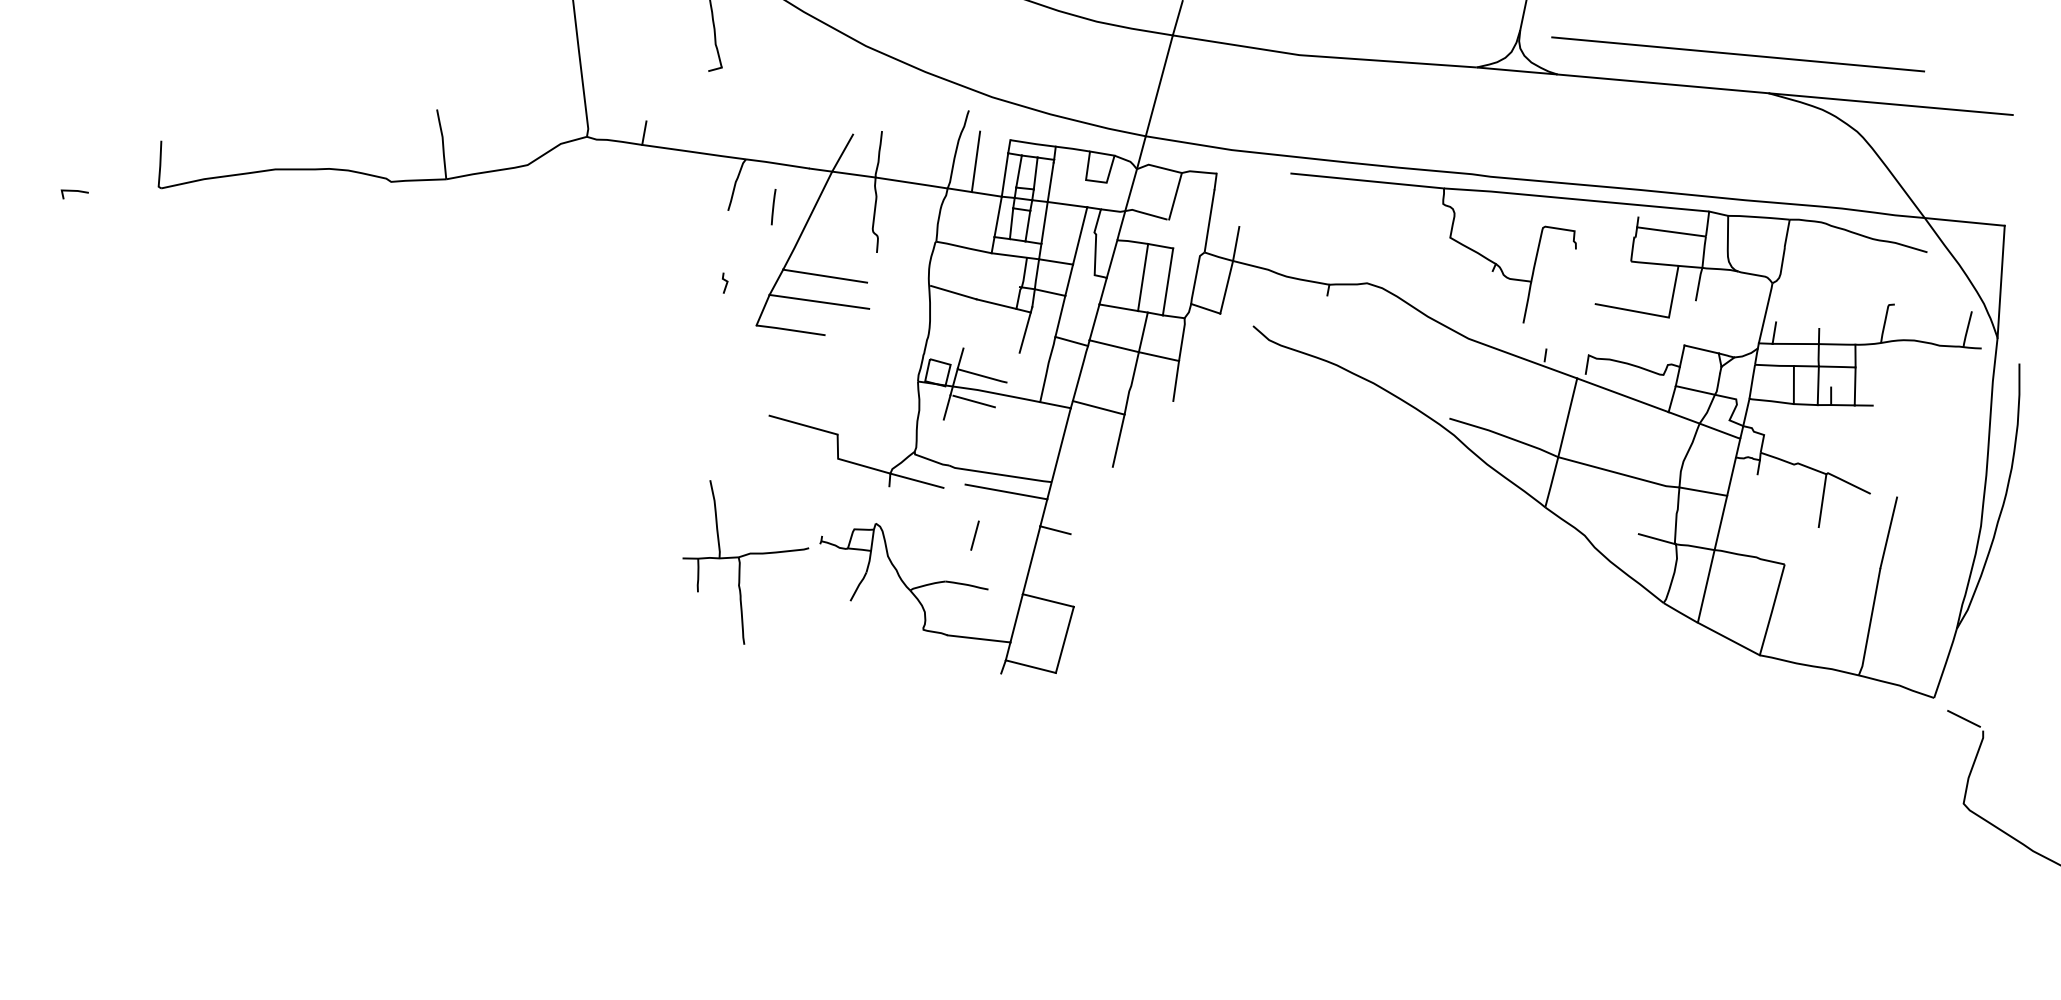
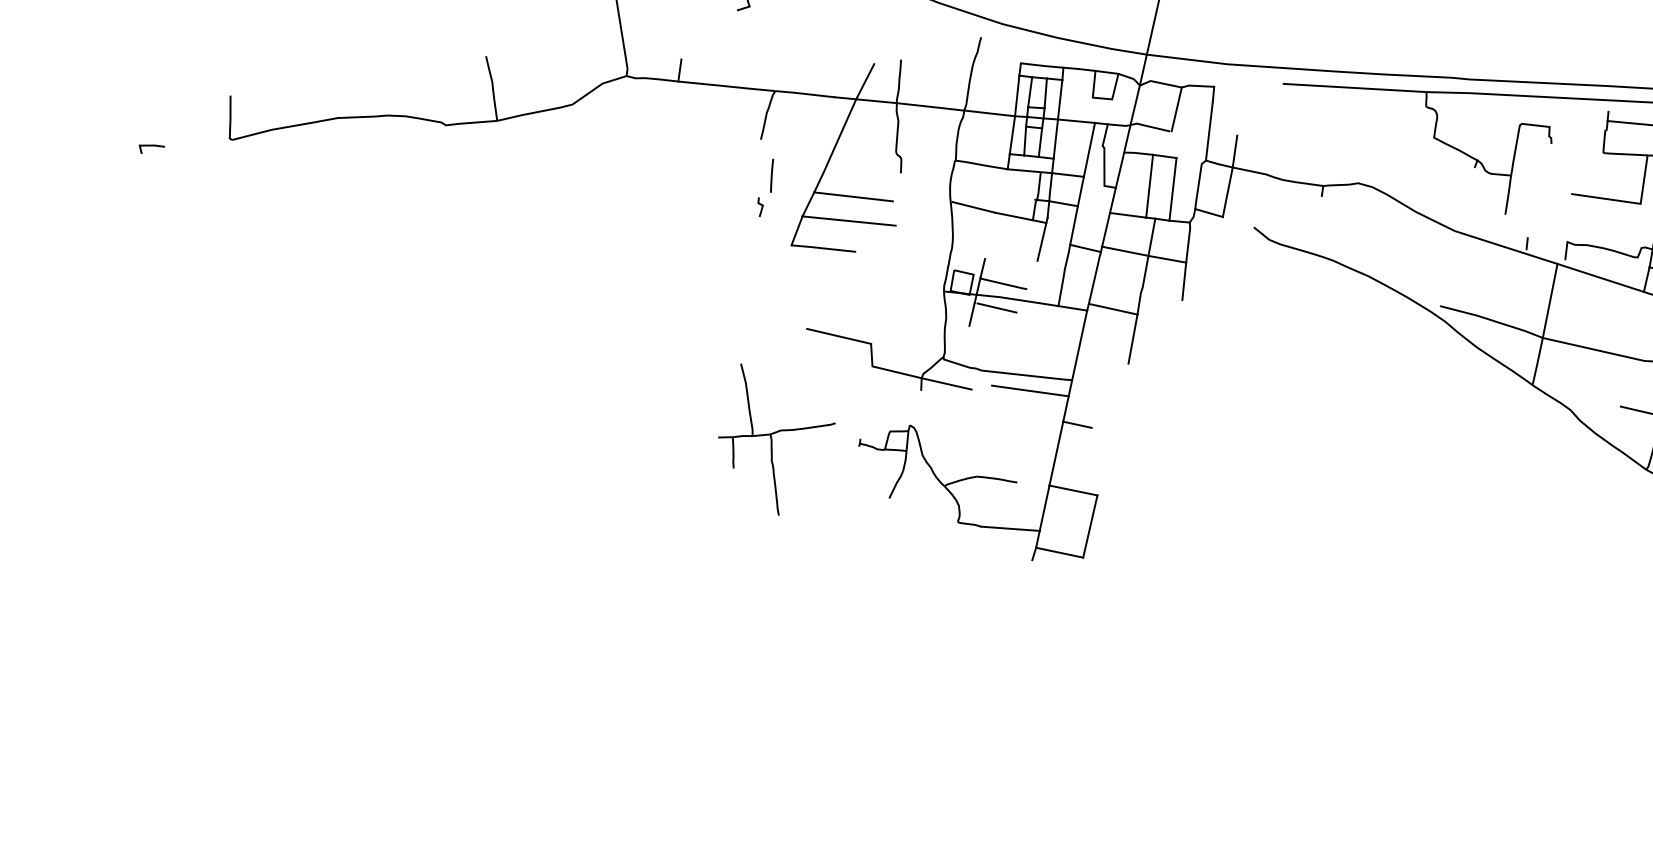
line: (975, 161) -> (989, 84), removed
line: (773, 207) -> (771, 176), moved
line: (974, 535) -> (1002, 432), removed
part: (745, 562) -> (776, 438), moved

